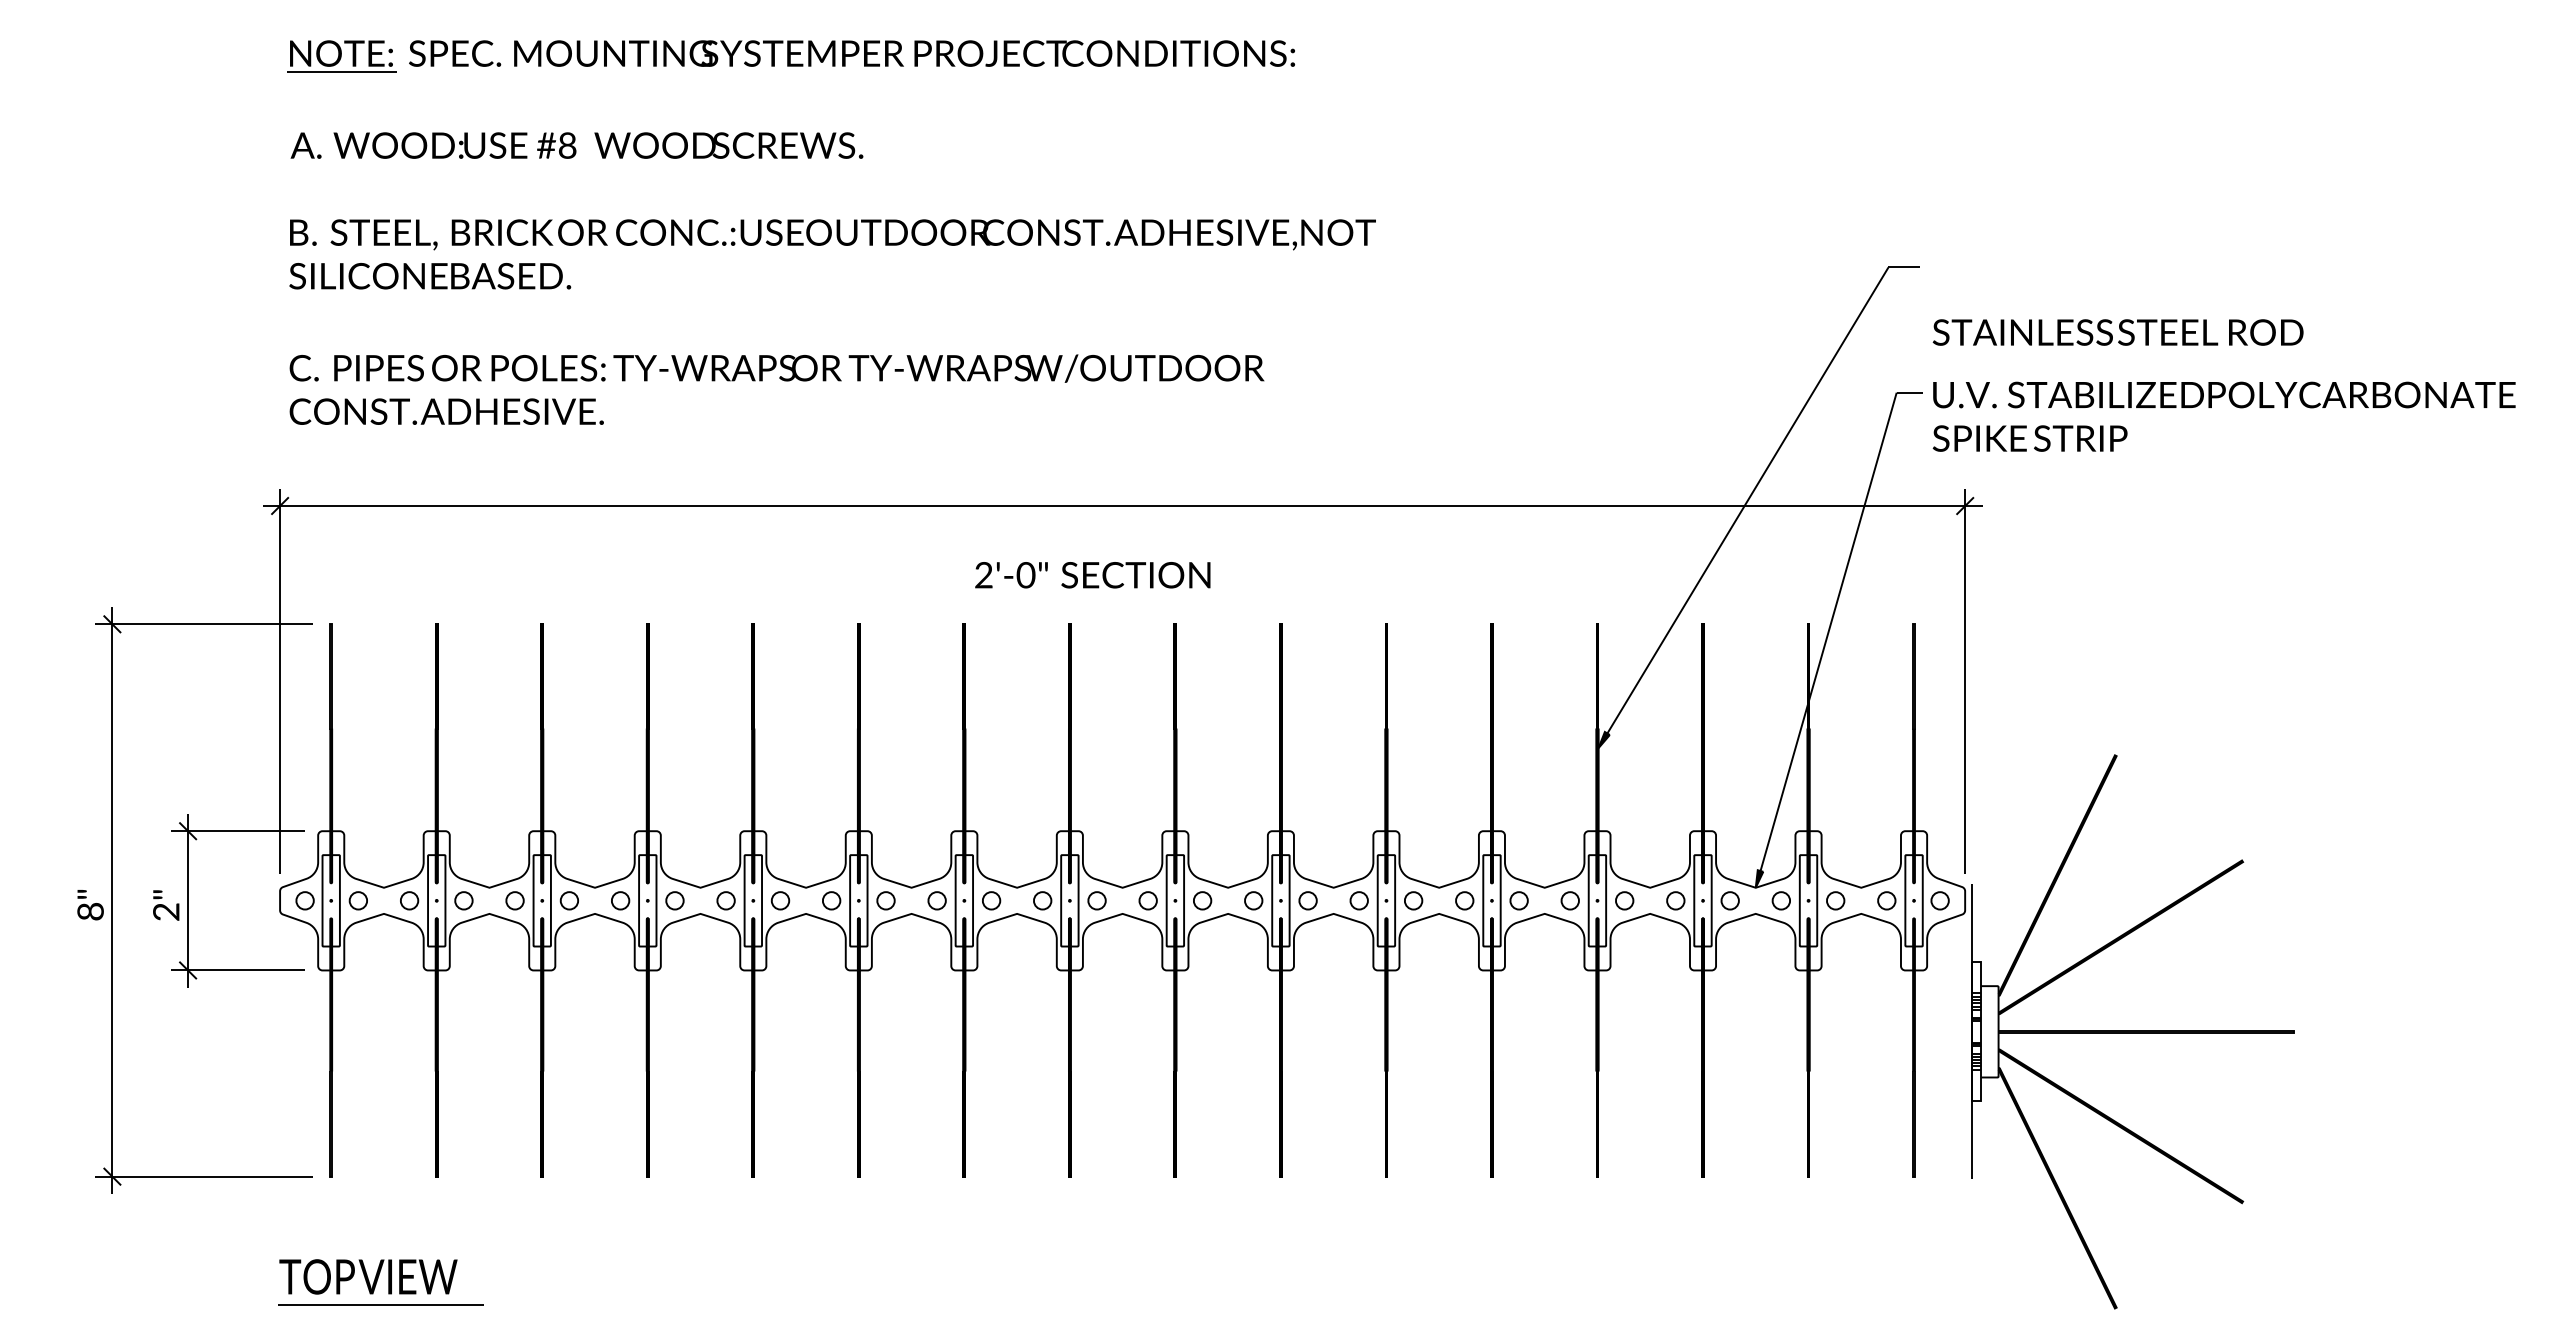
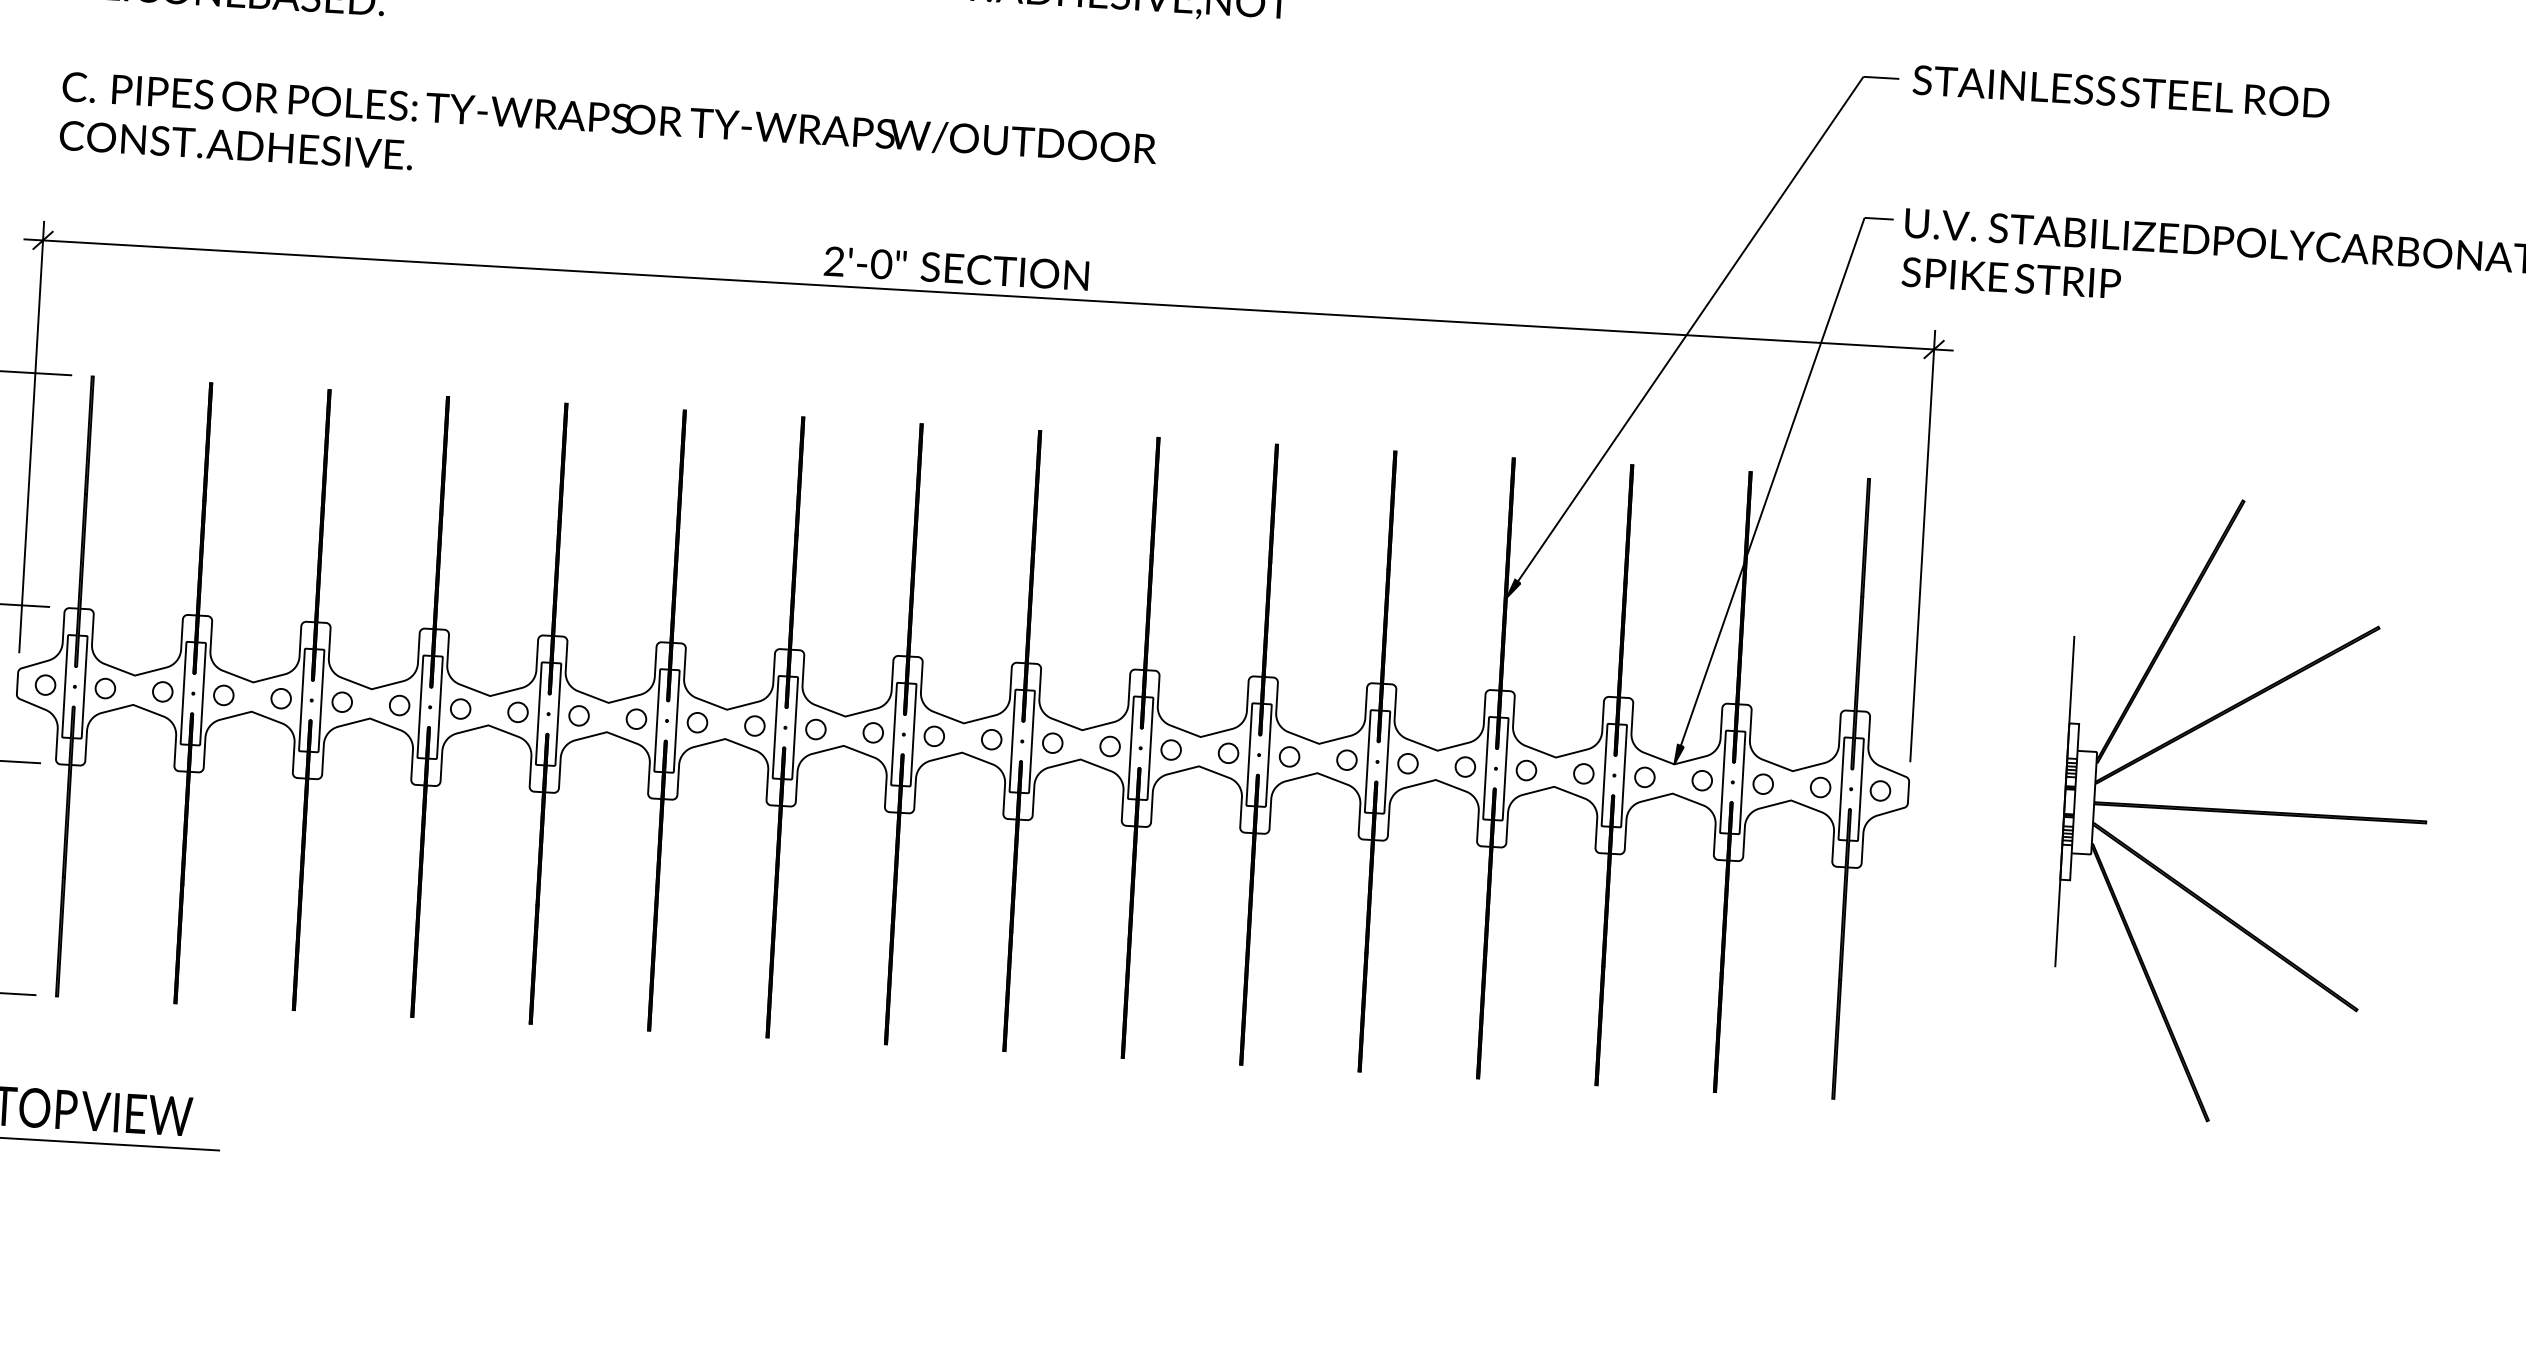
text: (2117, 332) -> (2120, 91), moved
text: (1092, 575) -> (956, 268), moved
part: (2132, 1031) -> (2244, 811), moved

